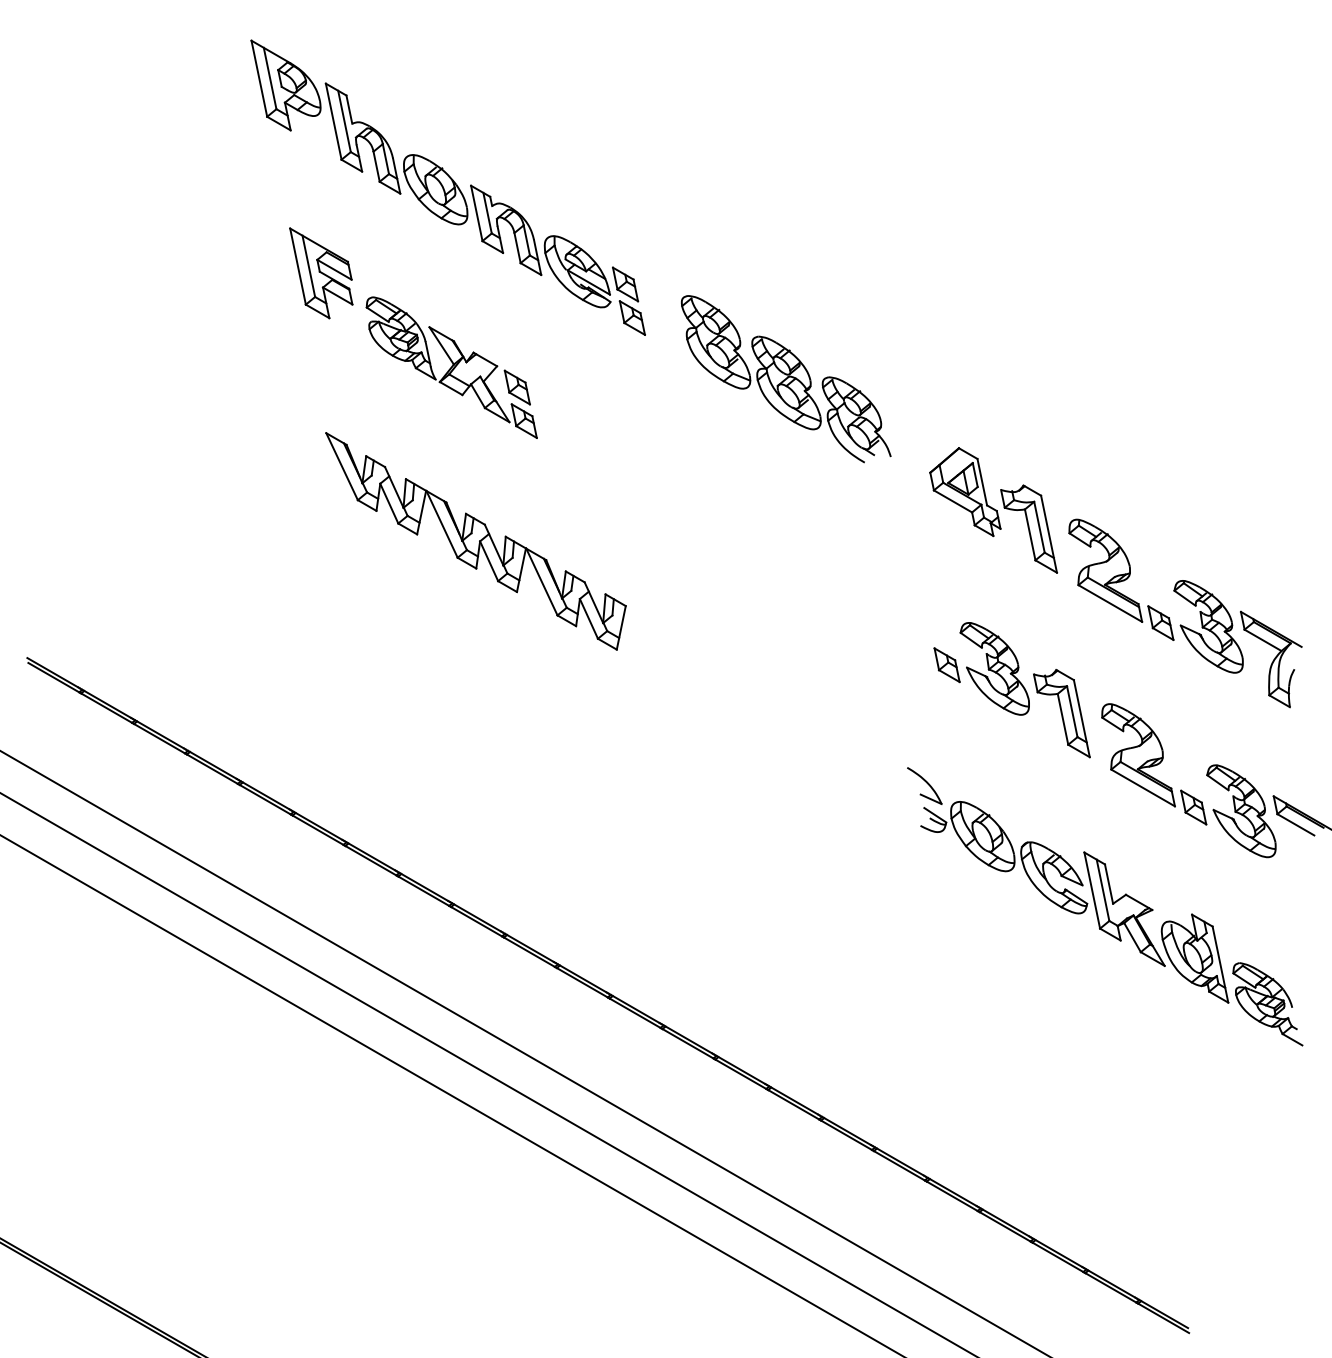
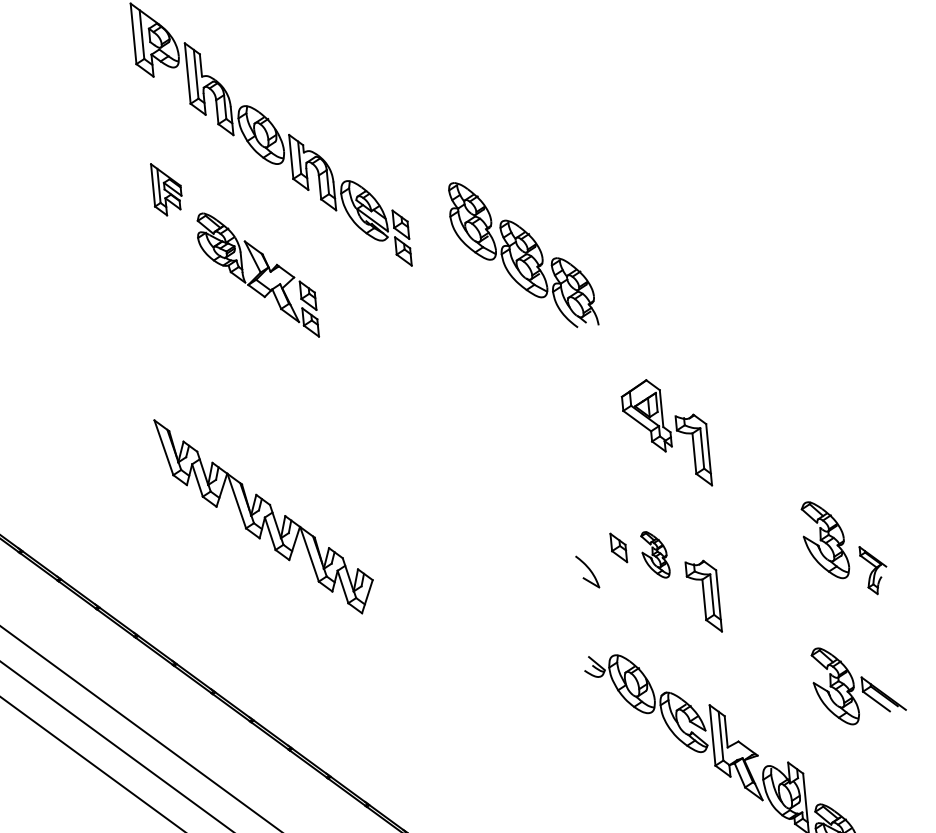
part: (321, 273) -> (165, 190), size x0.7
part: (785, 379) -> (523, 256), moved
part: (475, 541) -> (261, 517), moved
part: (1121, 579) -> (761, 496), removed
part: (1271, 659) -> (871, 570), size x0.6
part: (994, 668) -> (655, 554), size x0.6
part: (1154, 764) -> (771, 642), removed
part: (924, 785) -> (587, 571), moved

